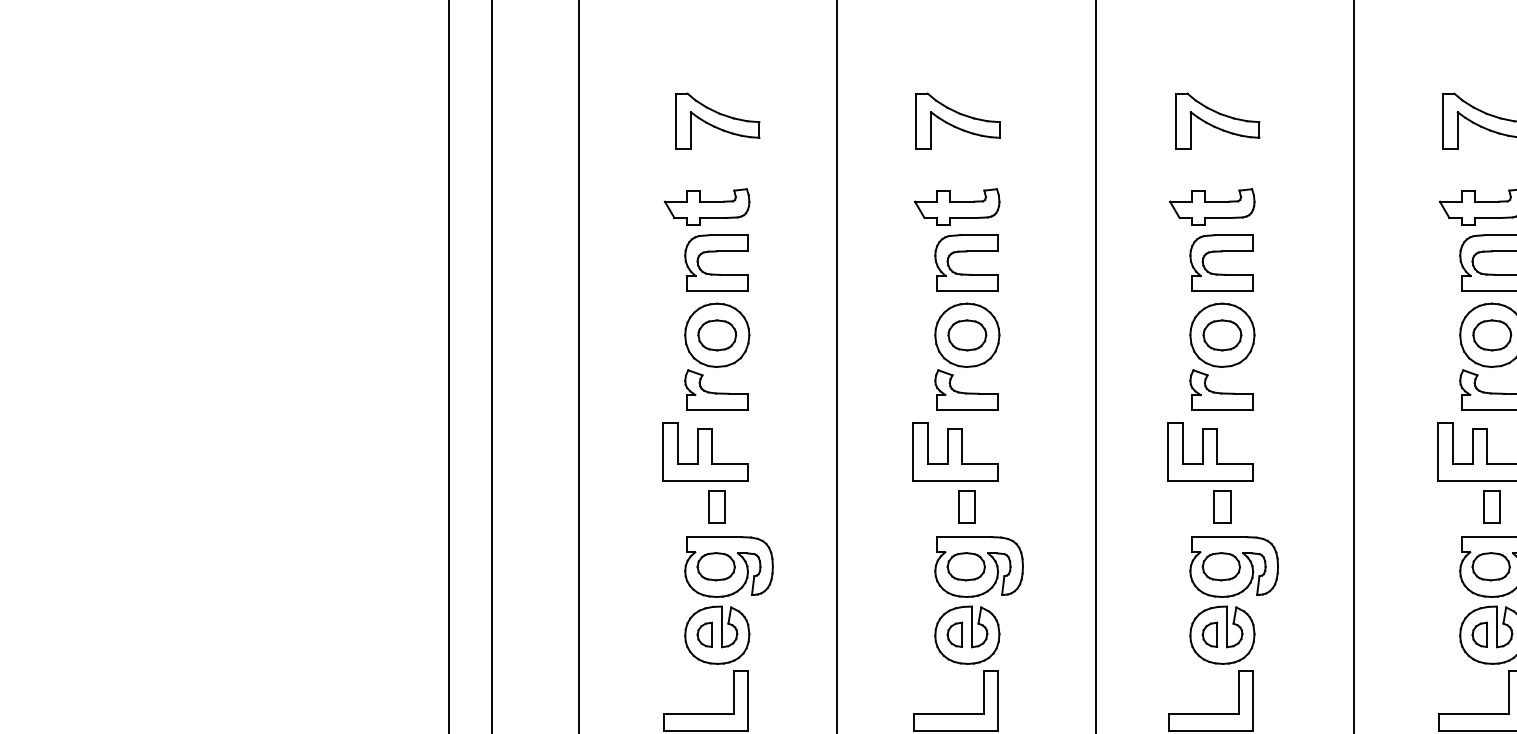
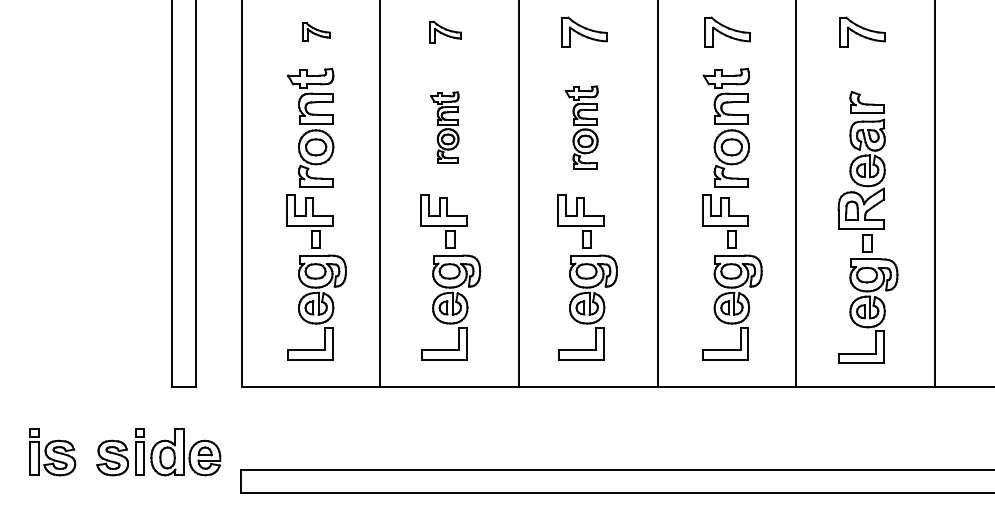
part: (717, 119) -> (316, 31), size x0.6
part: (958, 119) -> (445, 31), size x0.7
part: (956, 298) -> (444, 127), size x0.6
part: (1211, 298) -> (581, 127), size x0.7

